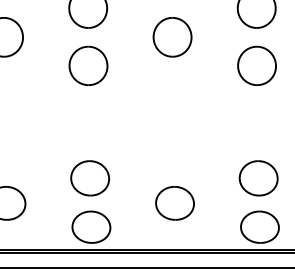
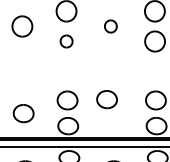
part: (172, 37) -> (110, 26), size x0.6
part: (88, 65) -> (66, 41), size x0.6
part: (173, 203) -> (106, 99), moved

